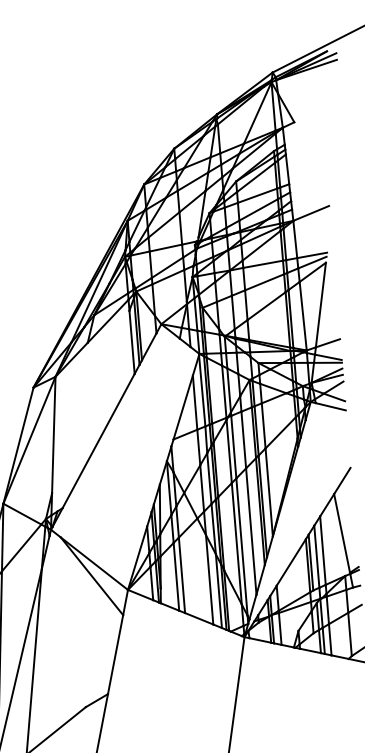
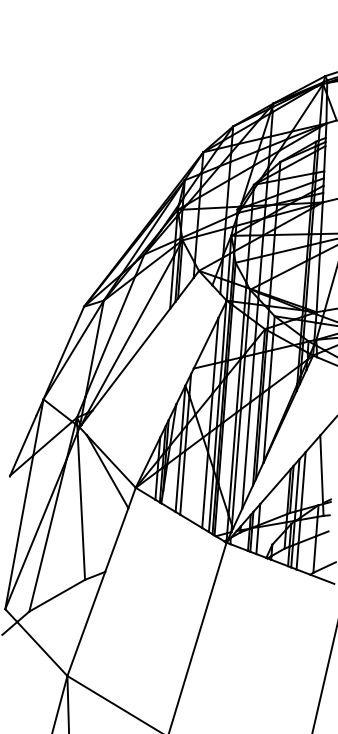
line: (93, 411) -> (130, 334), added
line: (70, 417) -> (110, 336), added
line: (67, 620) -> (81, 505), added

